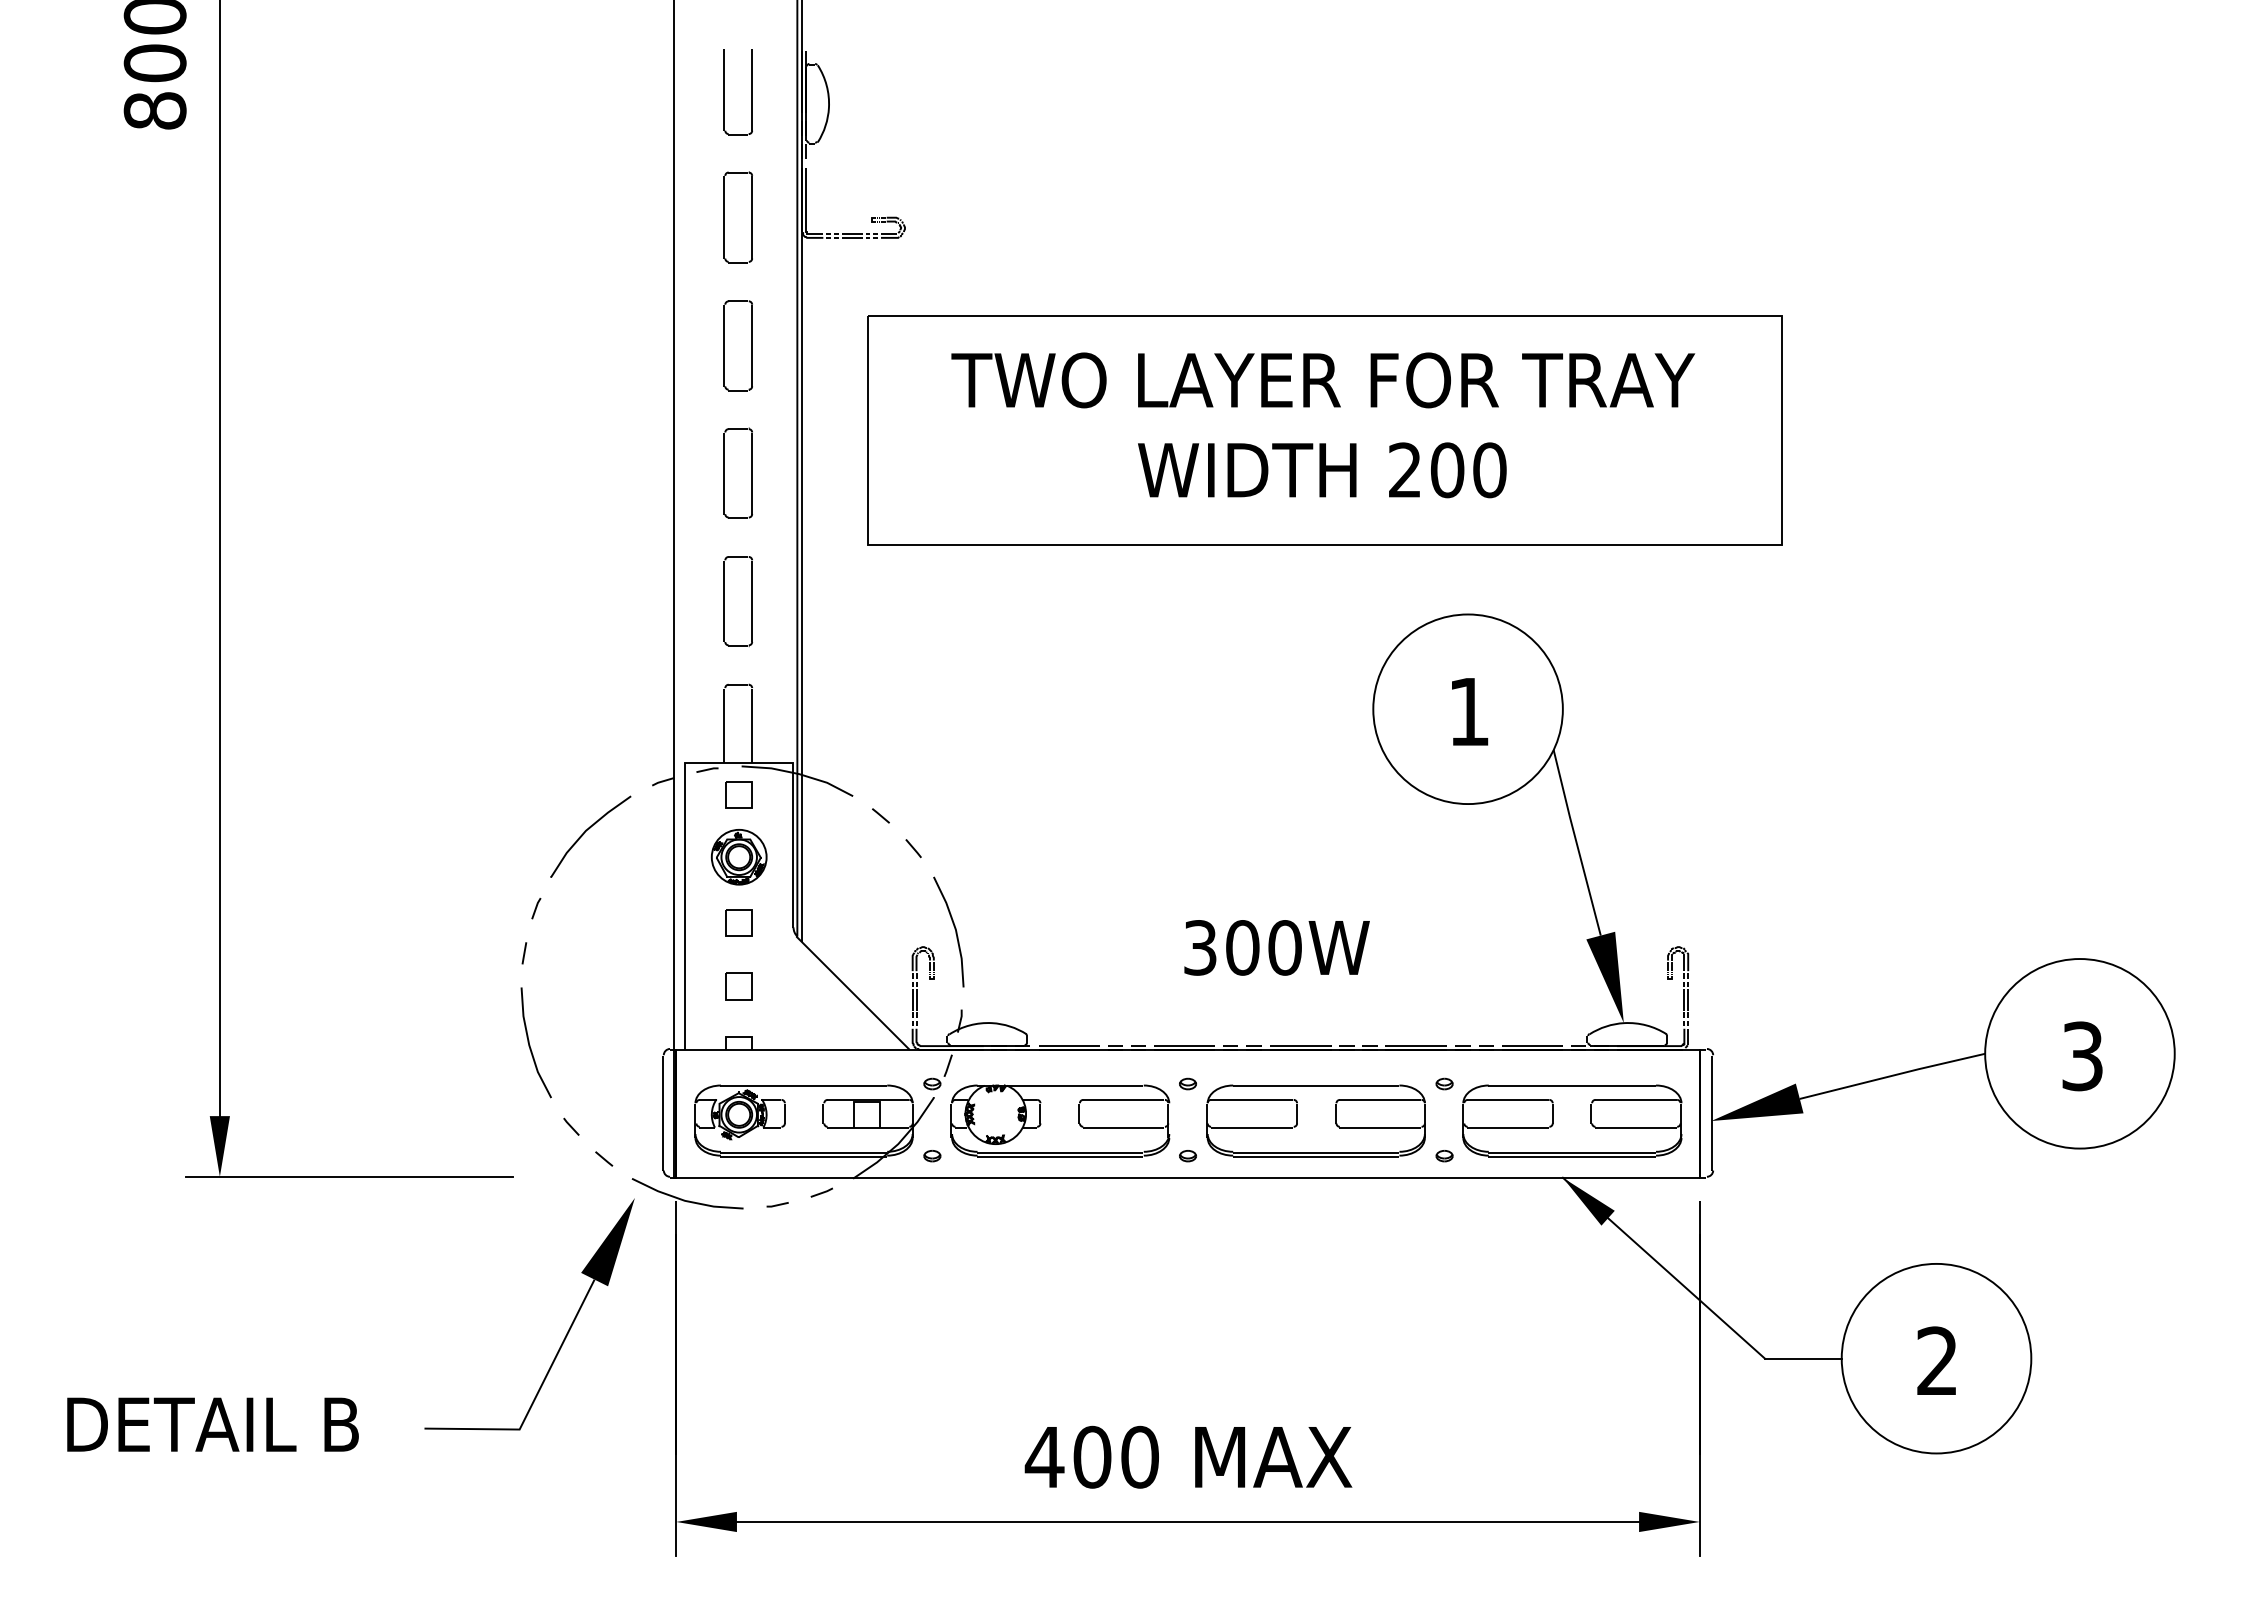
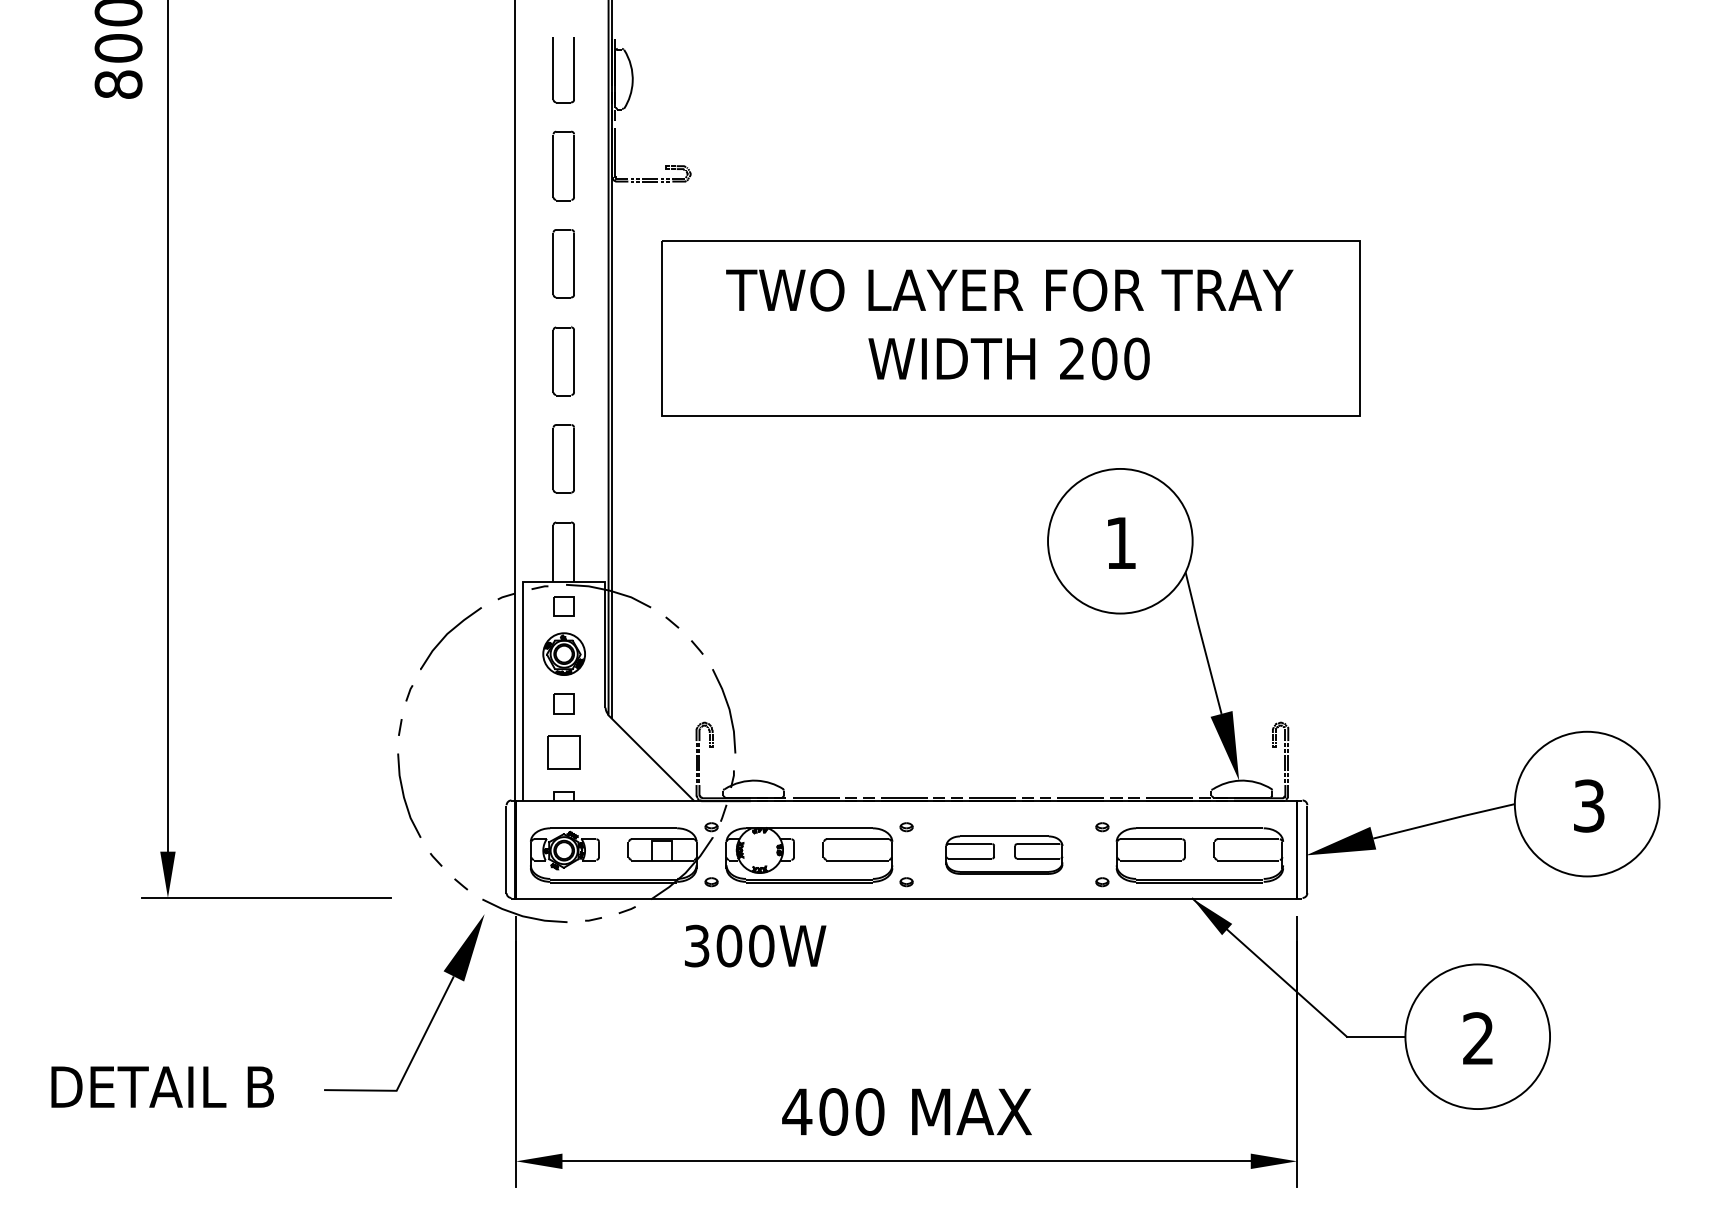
text: (1276, 947) -> (755, 945), moved
part: (738, 986) -> (563, 752), size x1.6
part: (1315, 1120) -> (1003, 855), size x0.7

